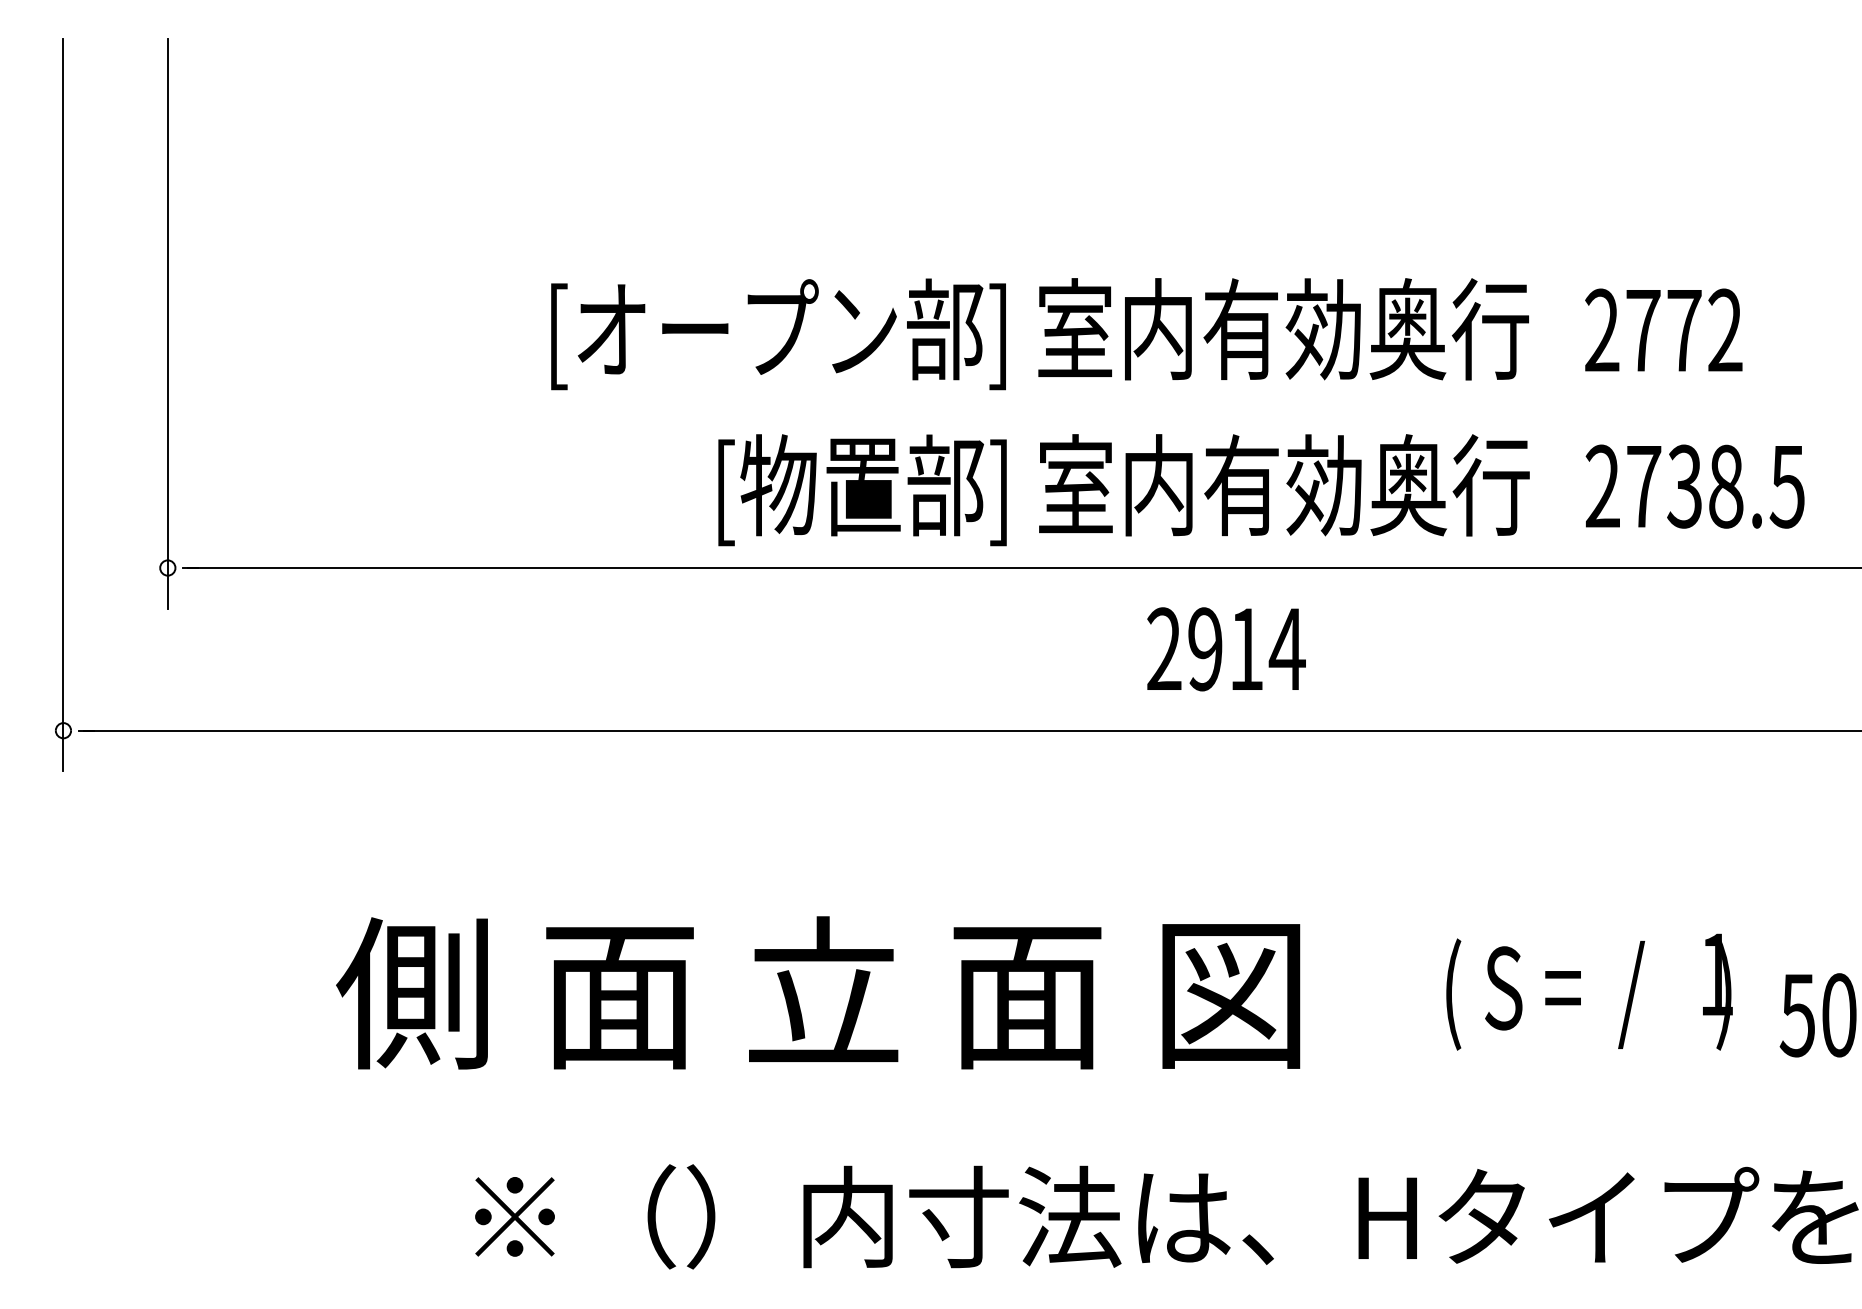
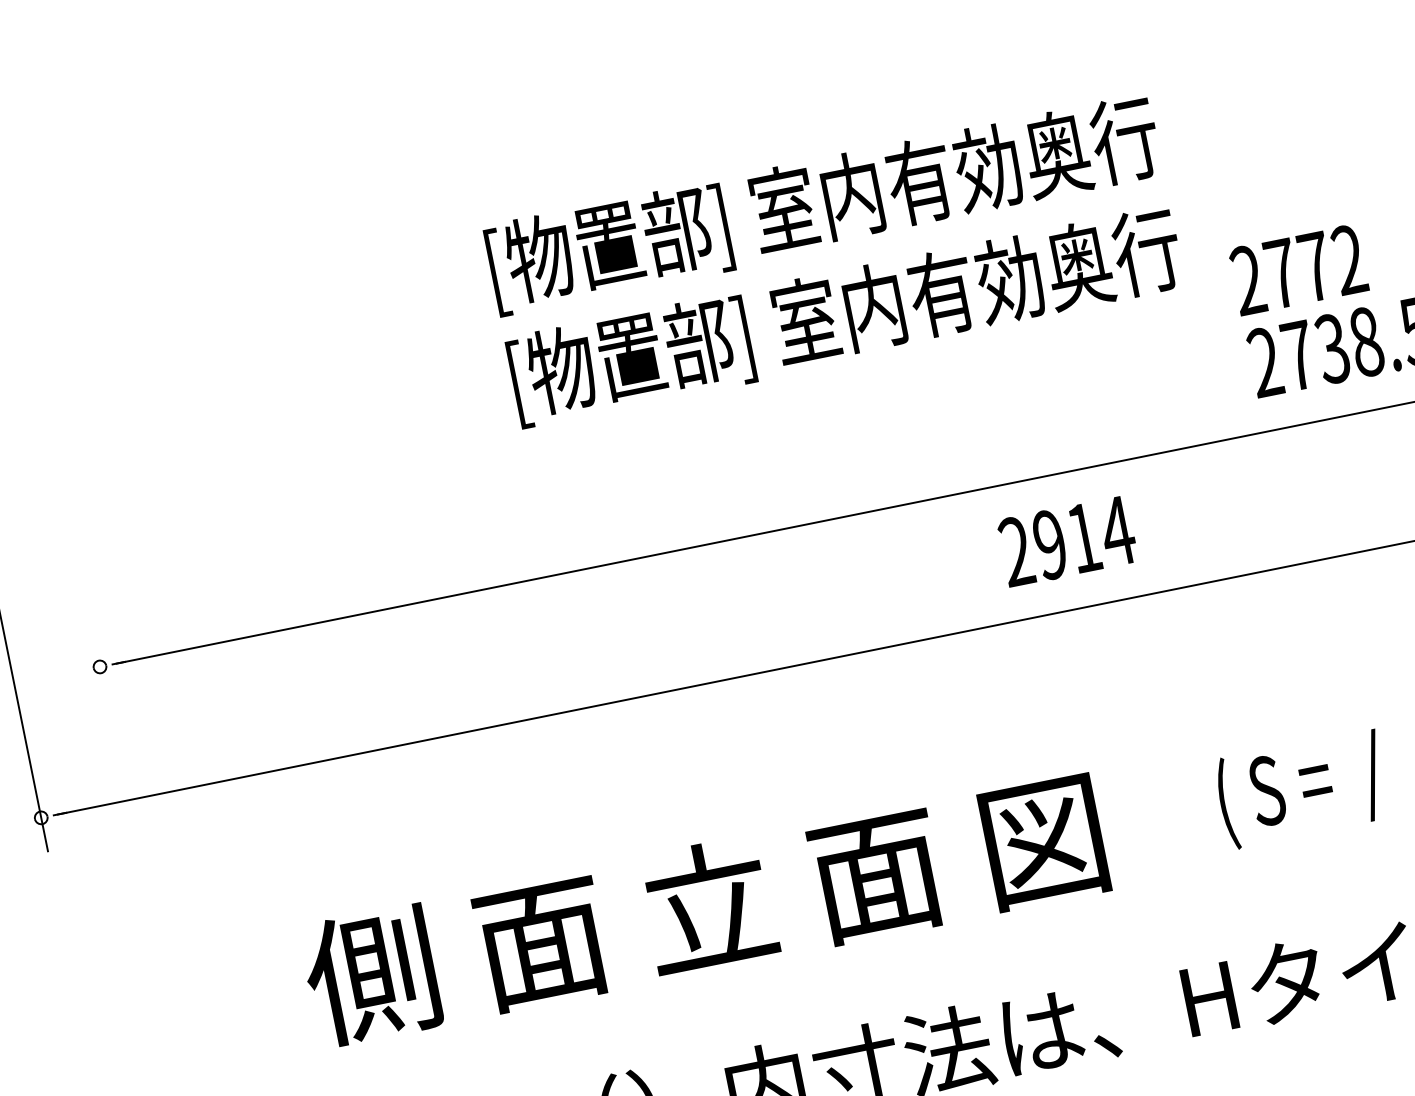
line: (167, 323) -> (59, 466), removed
text: (1663, 329) -> (1298, 269), moved
text: (725, 334) -> (519, 382), [オープン部] 室内有効奥行 -> [物置部] 室内有効奥行
text: (1123, 490) -> (823, 205), moved
text: (1226, 649) -> (1067, 541), moved

